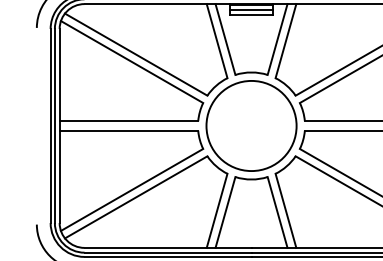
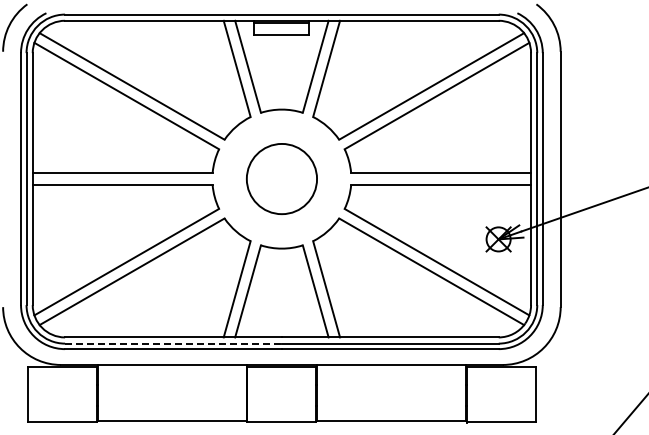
line: (251, 10) -> (281, 28), removed
circle: (251, 125) -> (281, 178), size x0.6
line: (168, 252) -> (173, 343), solid -> dashed

